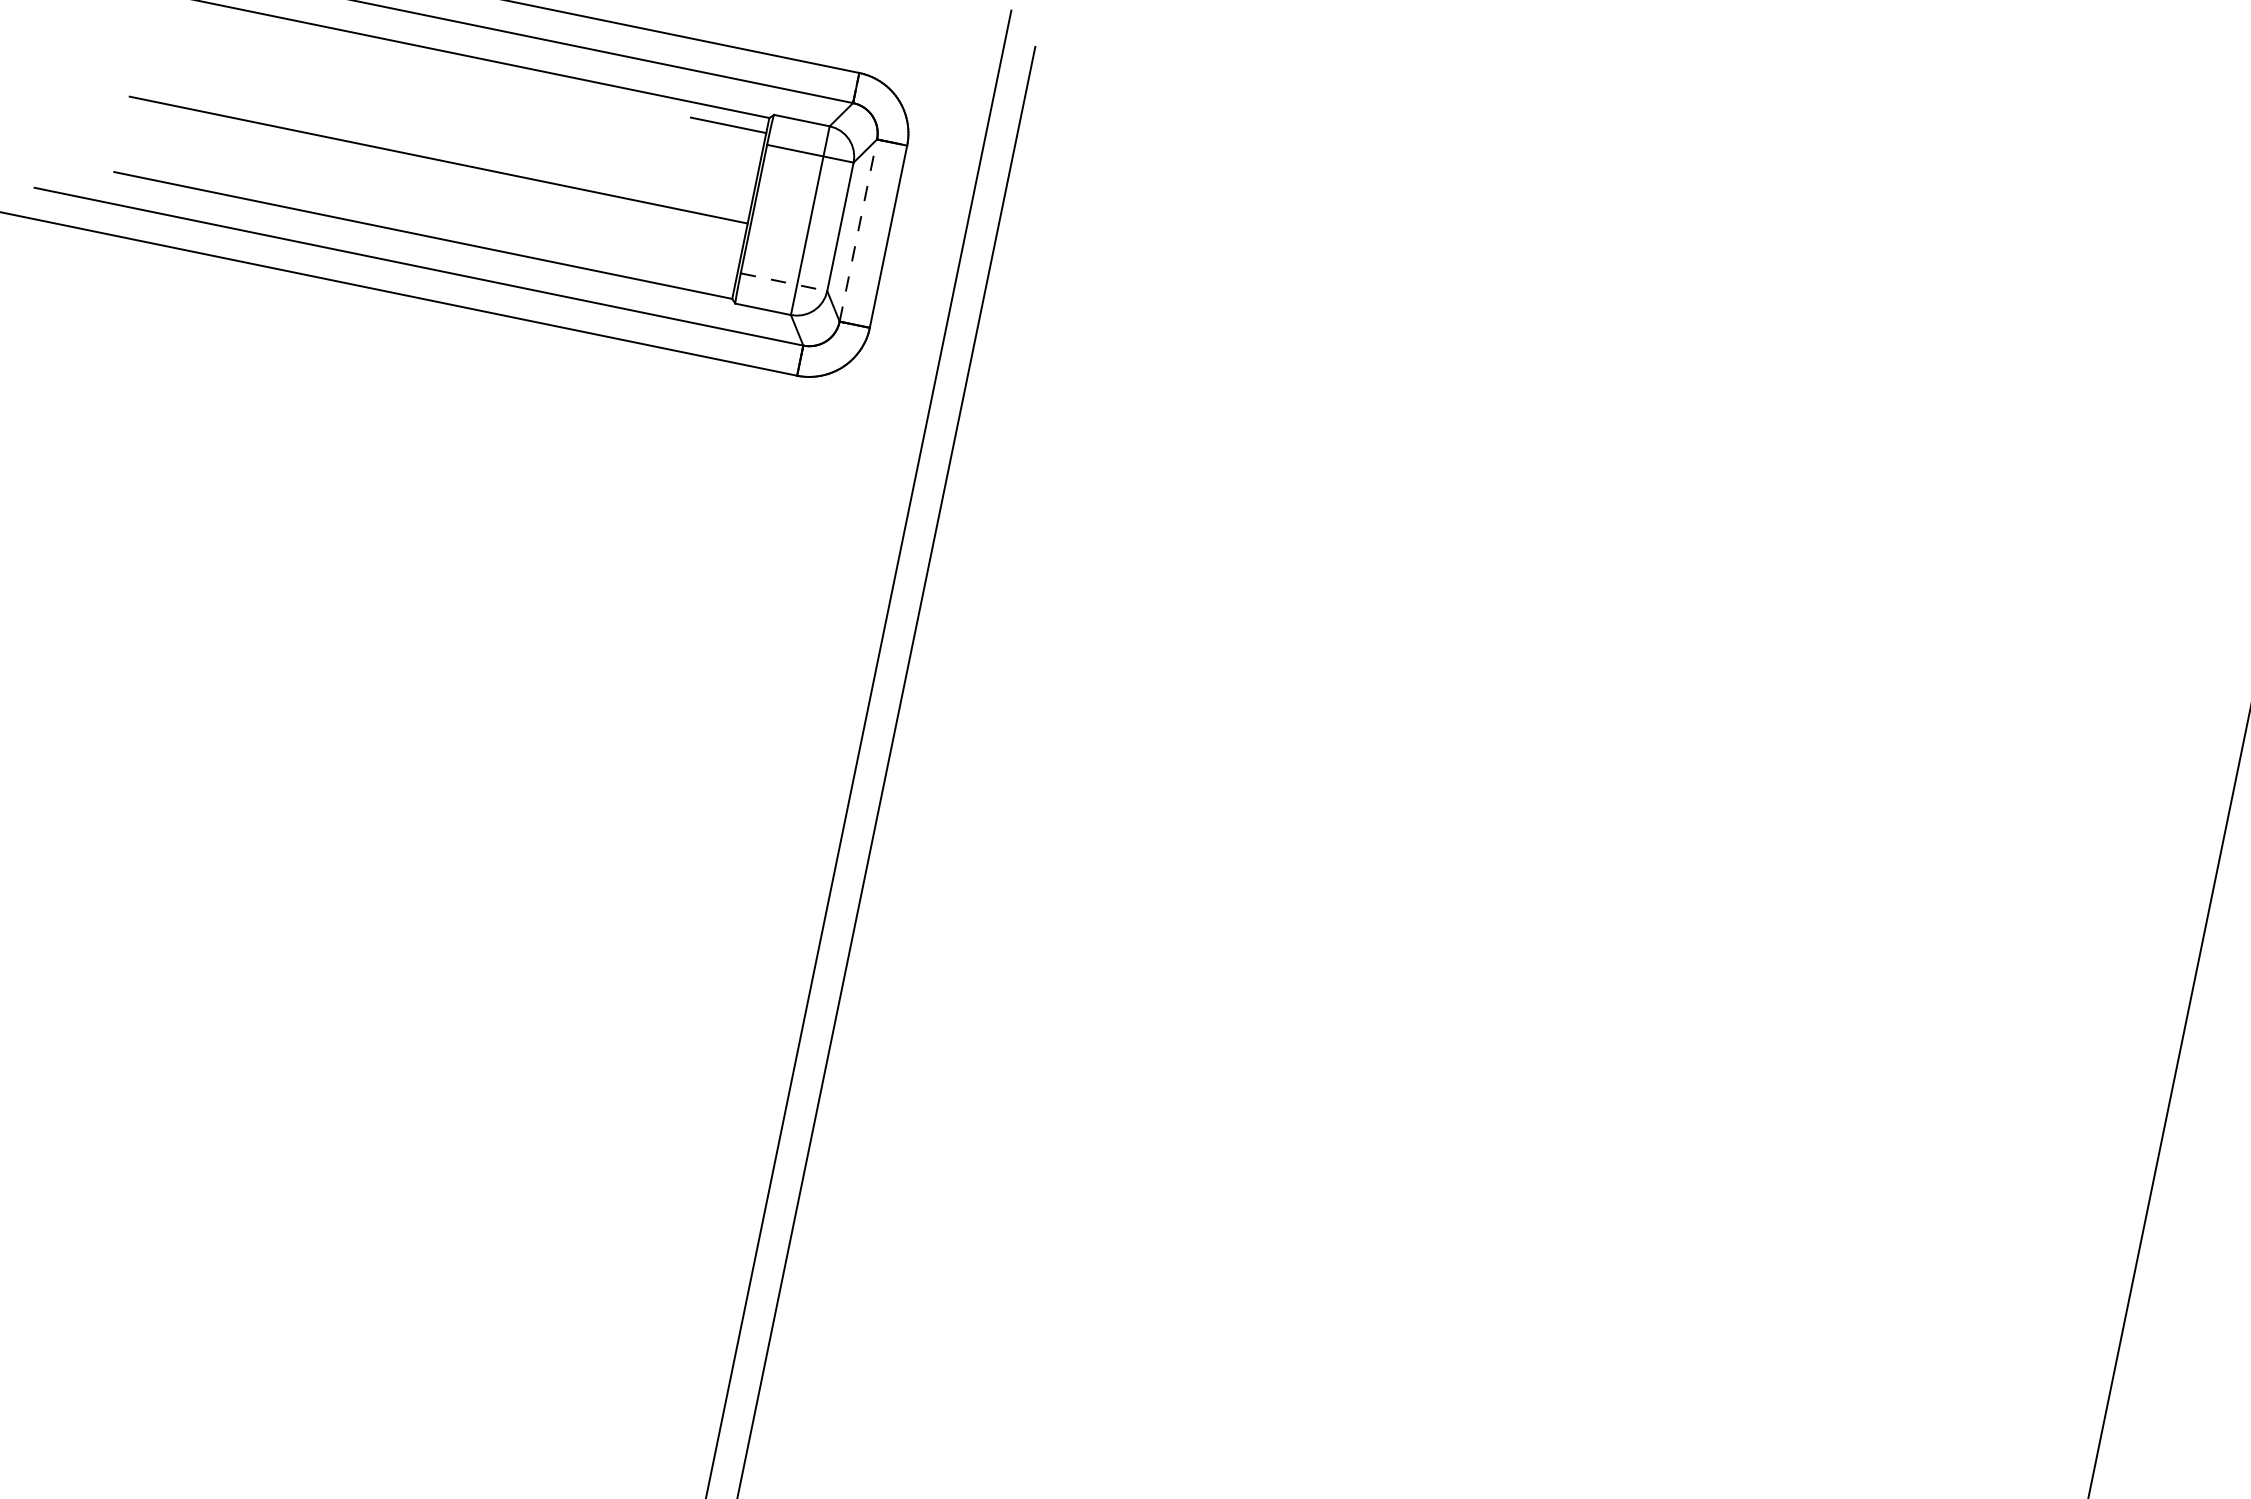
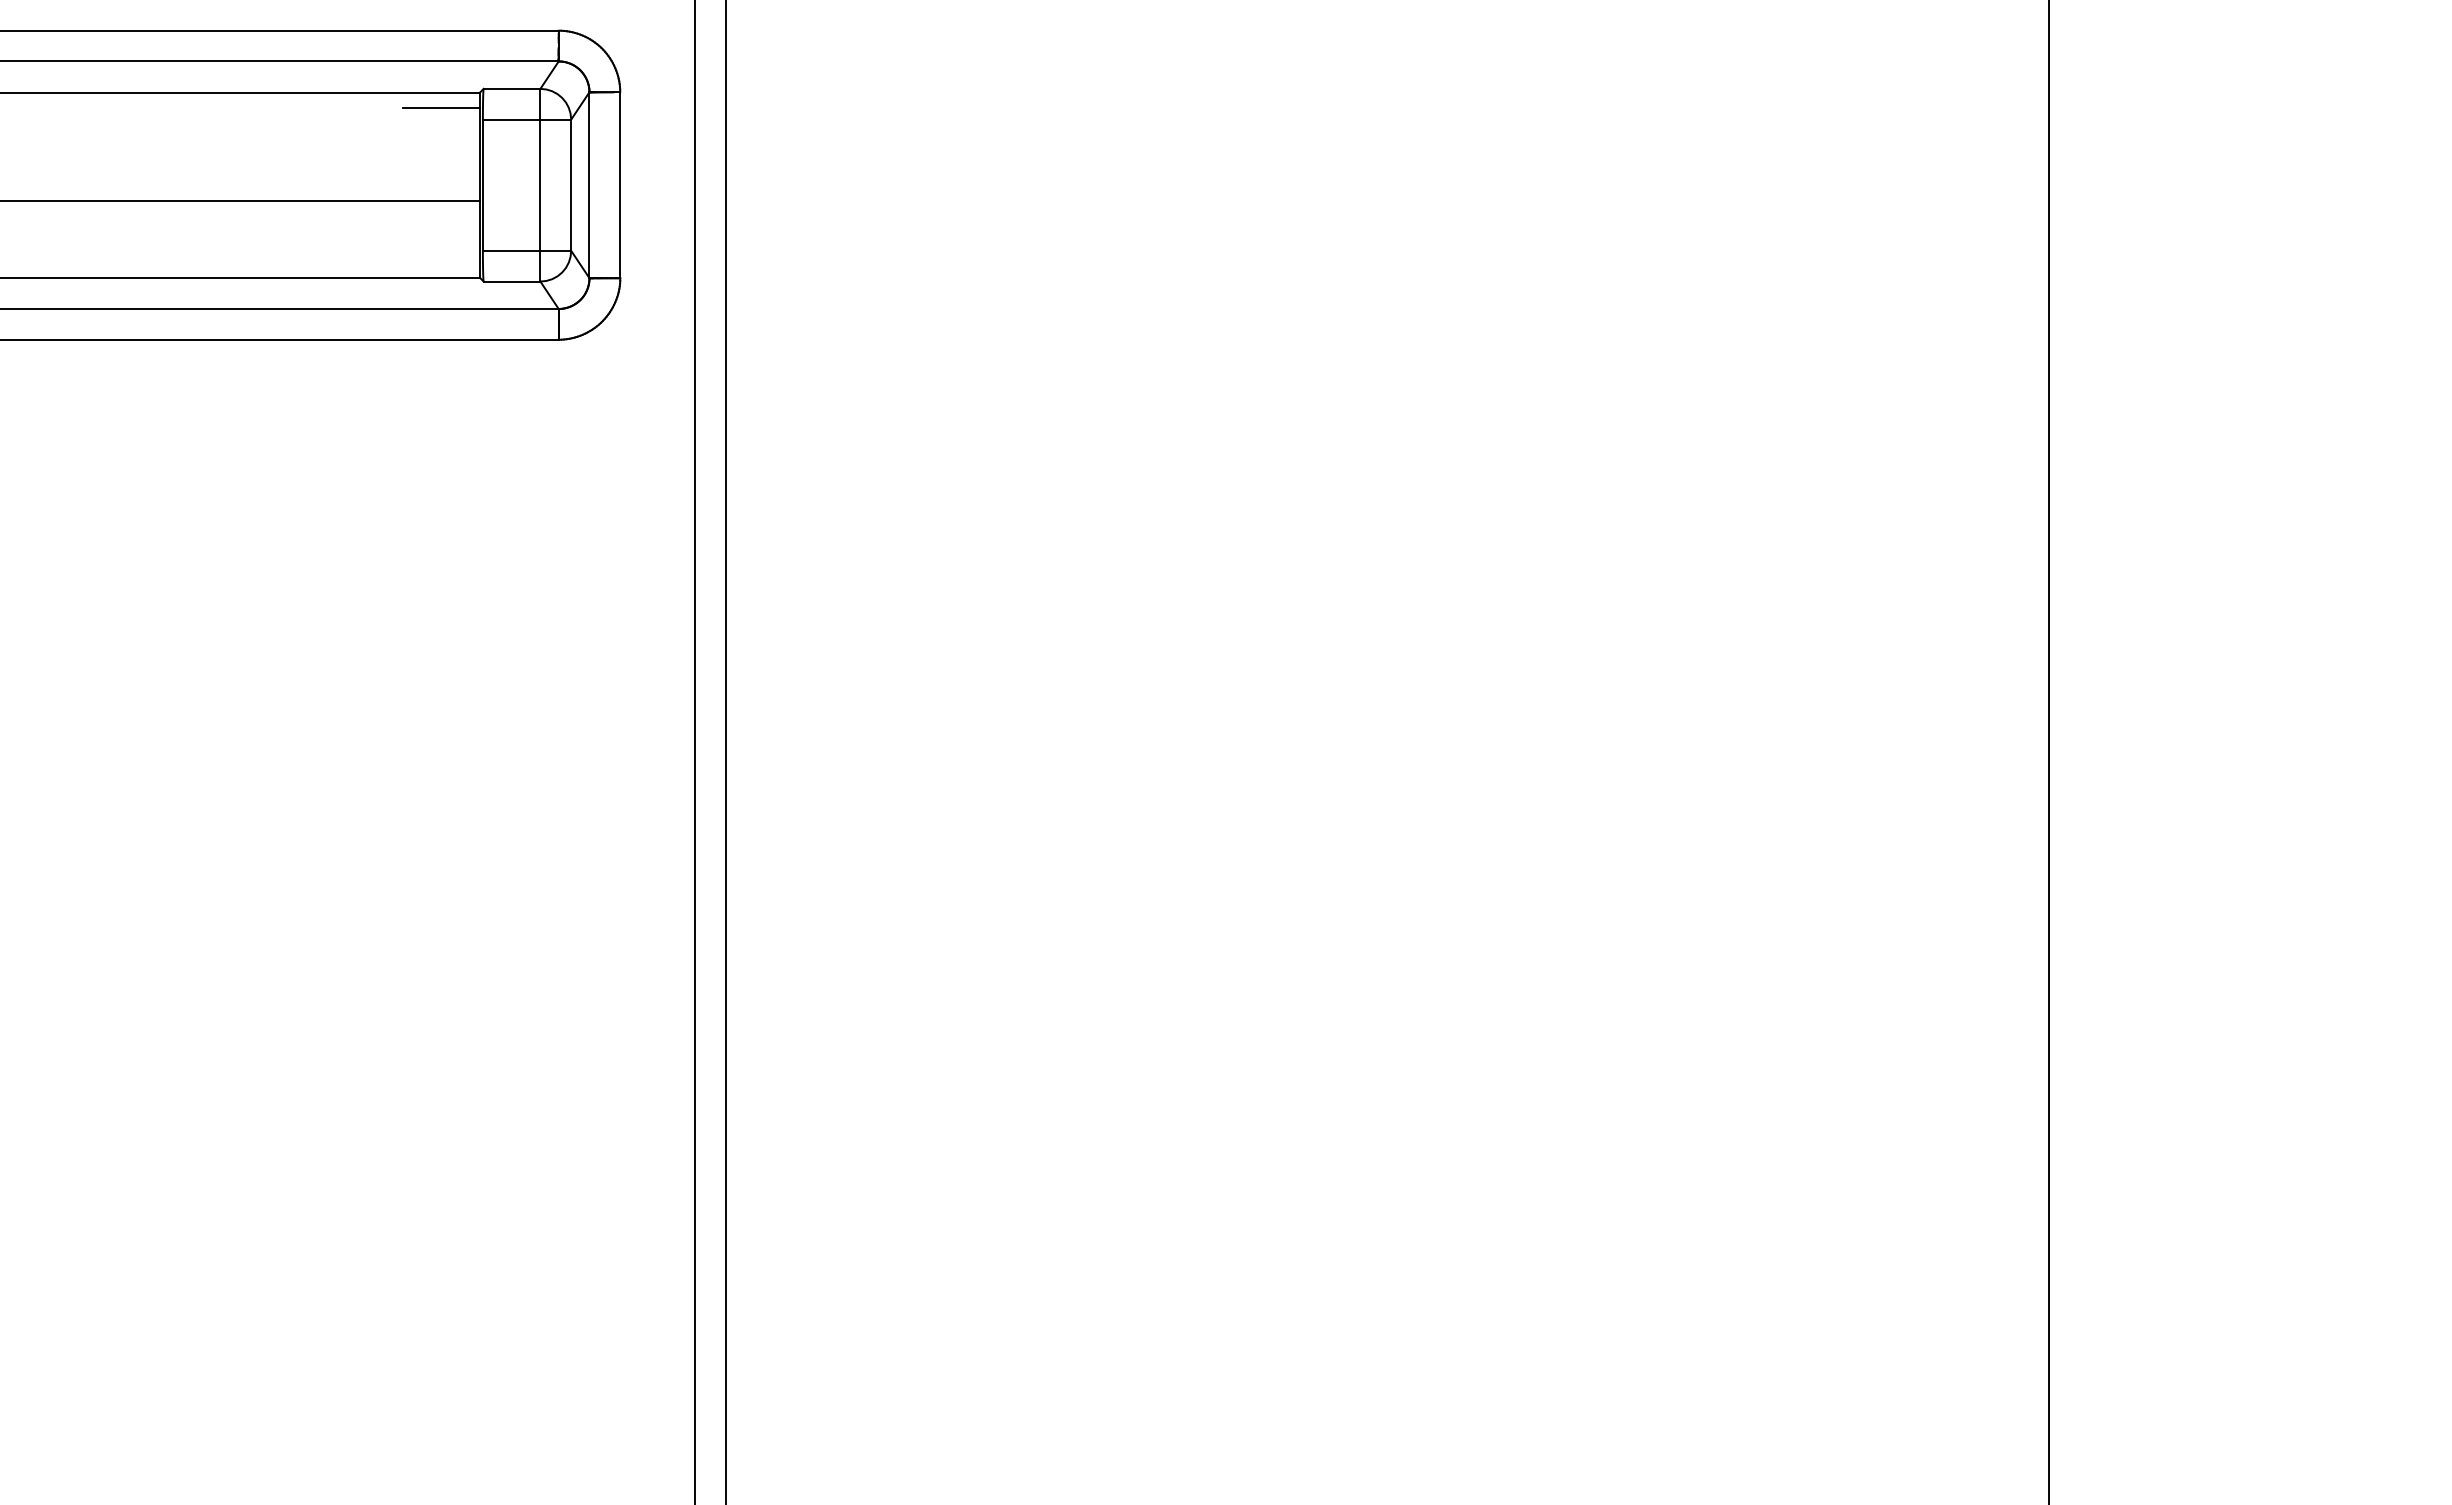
line: (858, 230) -> (589, 185), dashed -> solid
line: (784, 282) -> (527, 250), dashed -> solid

